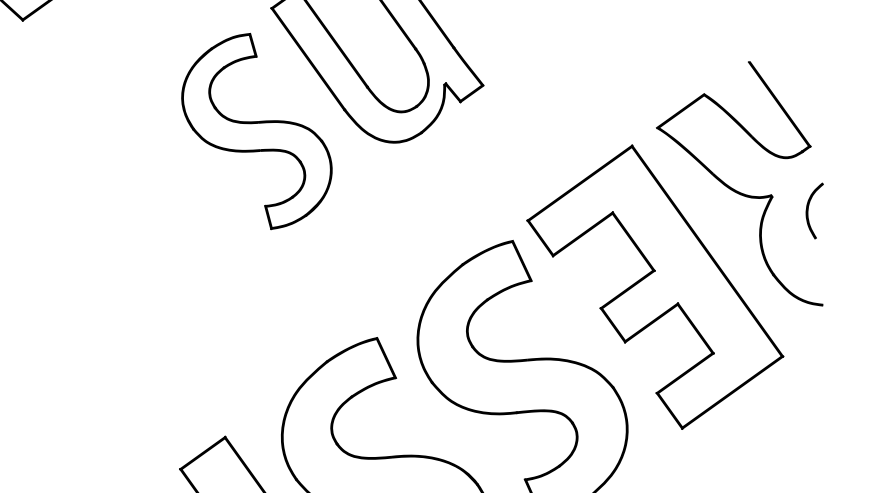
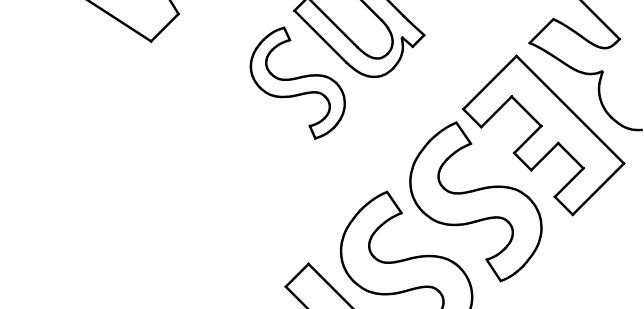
part: (812, 209) -> (627, 75), removed

